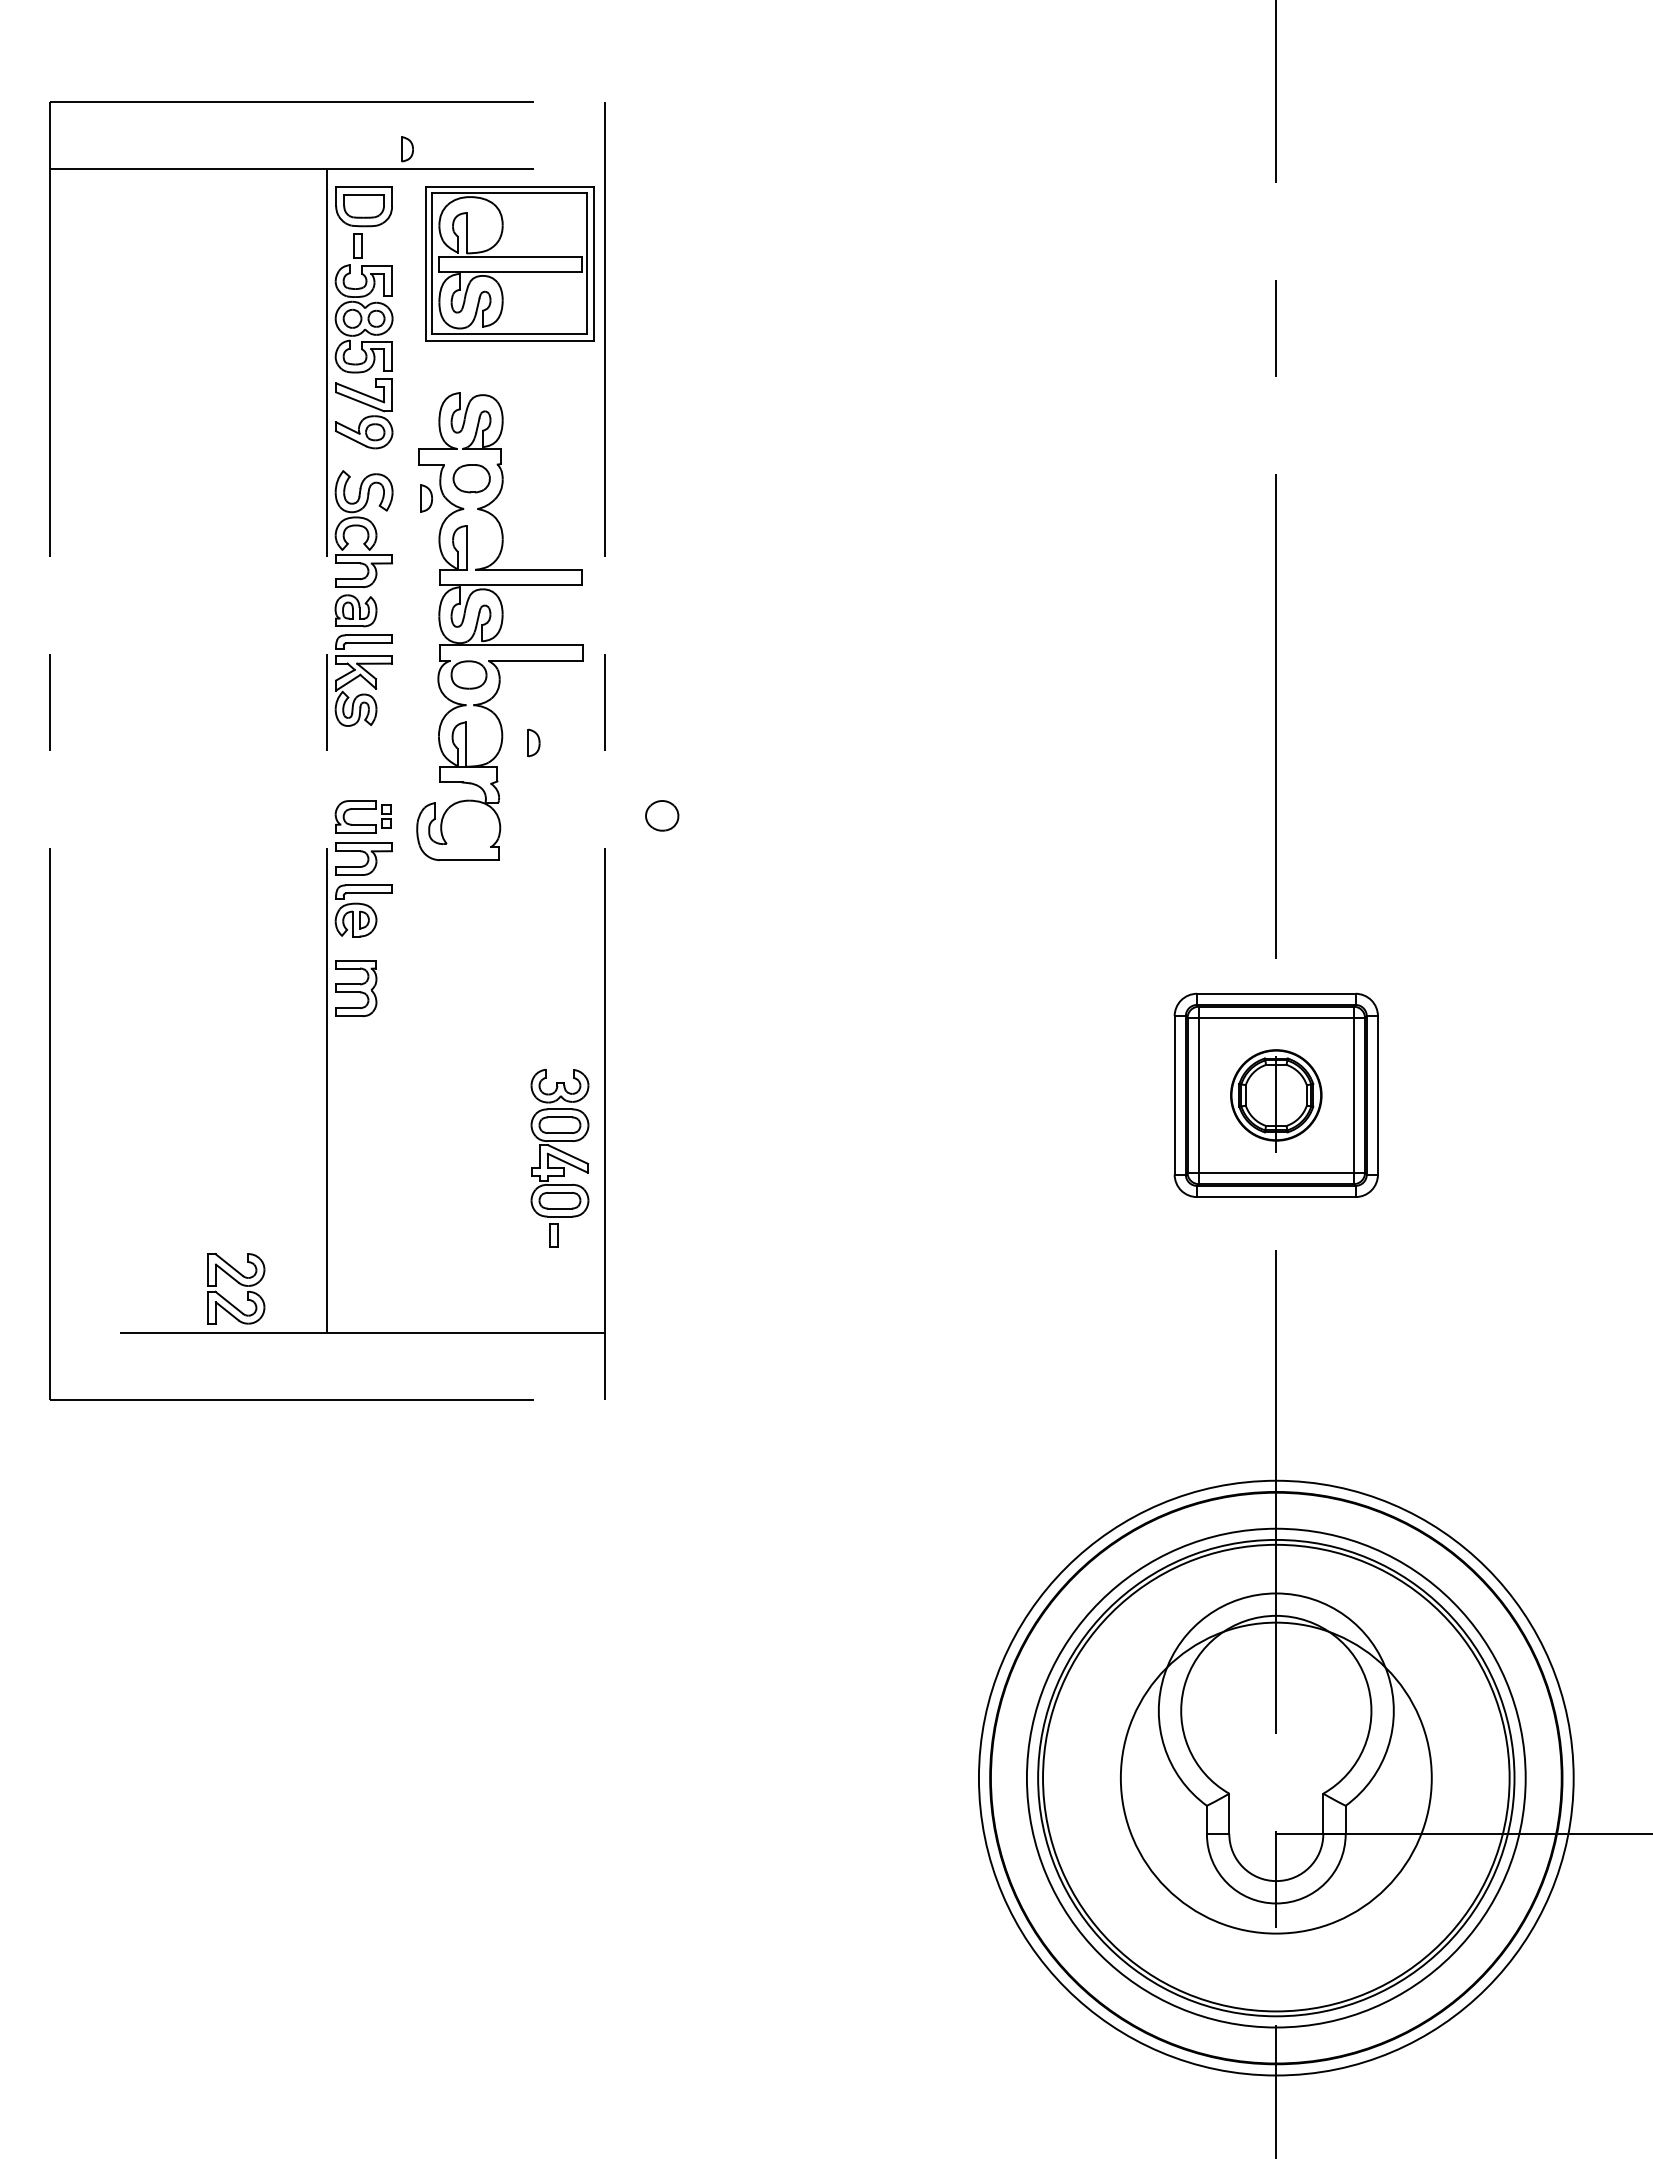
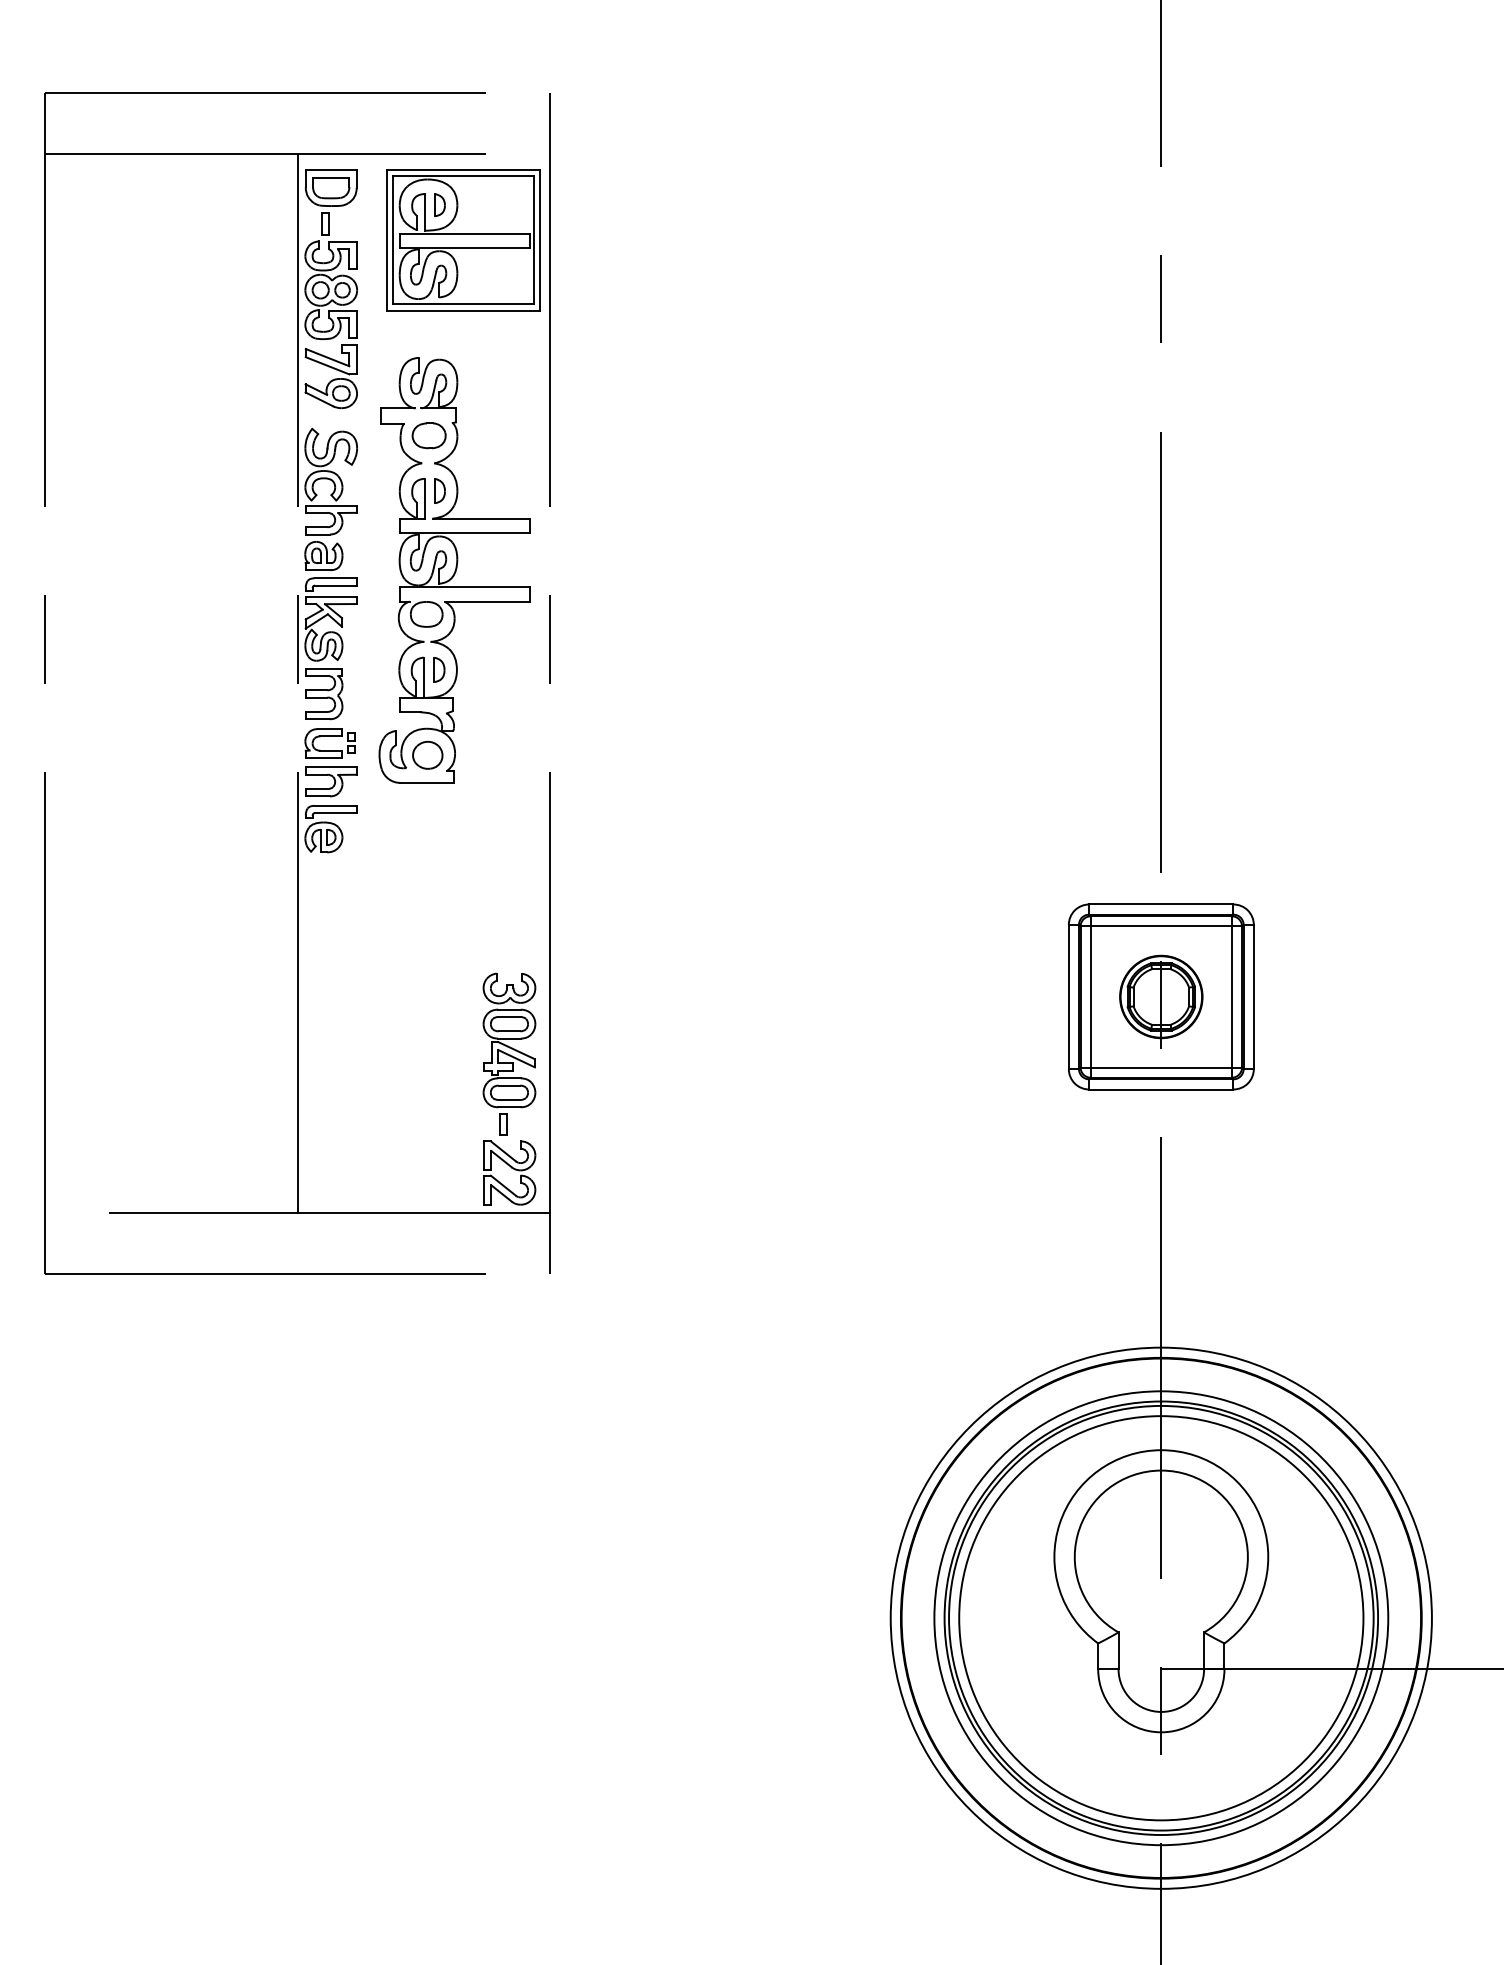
part: (407, 149) -> (439, 205), moved
part: (426, 498) -> (439, 491), moved
part: (533, 742) -> (438, 669), moved
part: (662, 815) -> (428, 755), moved
part: (356, 988) -> (324, 694), moved
part: (236, 1288) -> (509, 1172), moved
circle: (1276, 1778) -> (1161, 1618), size x1.43

